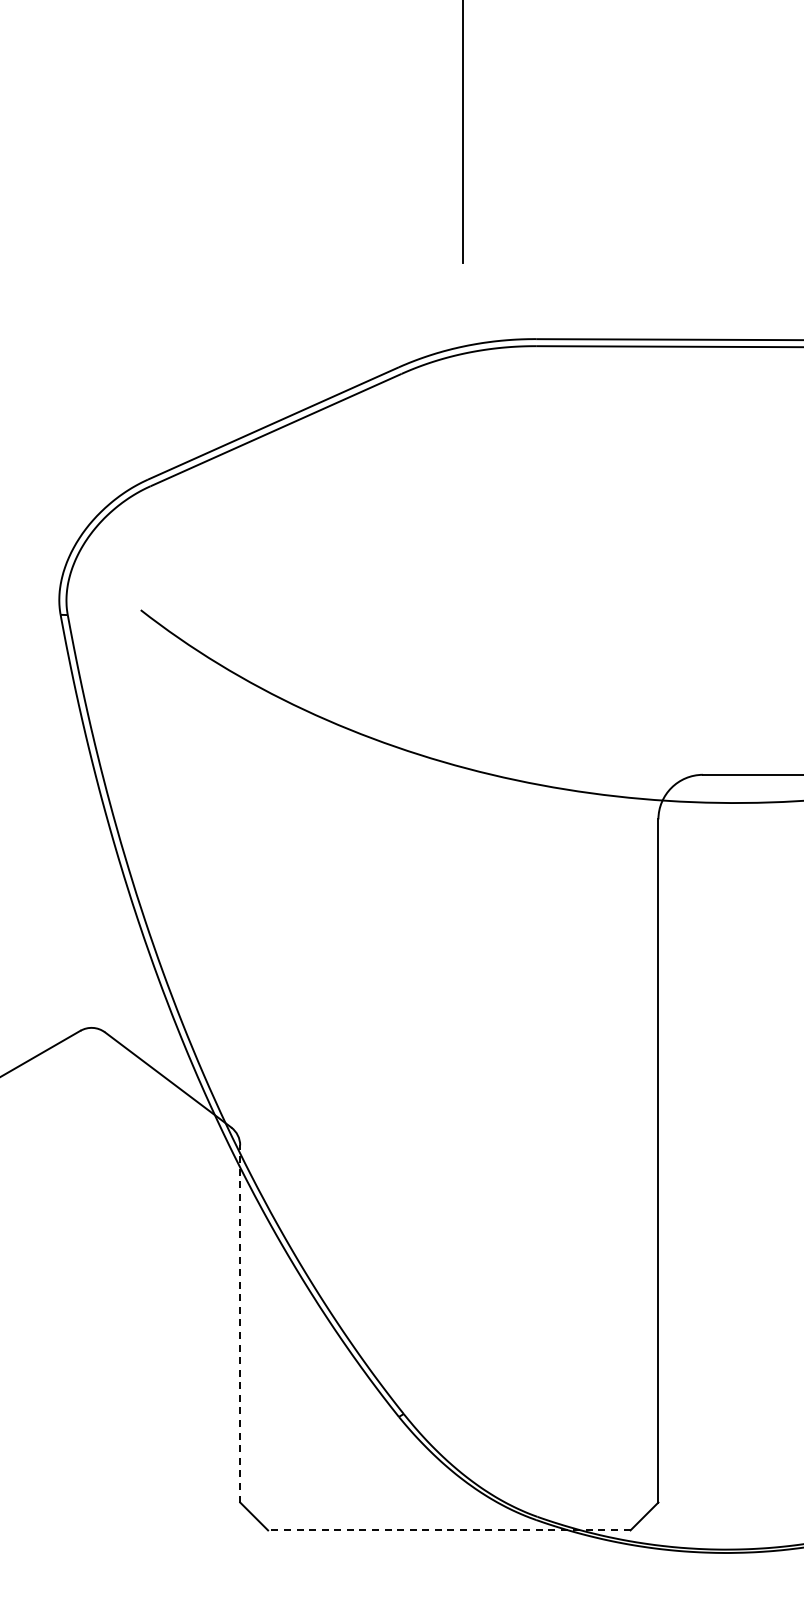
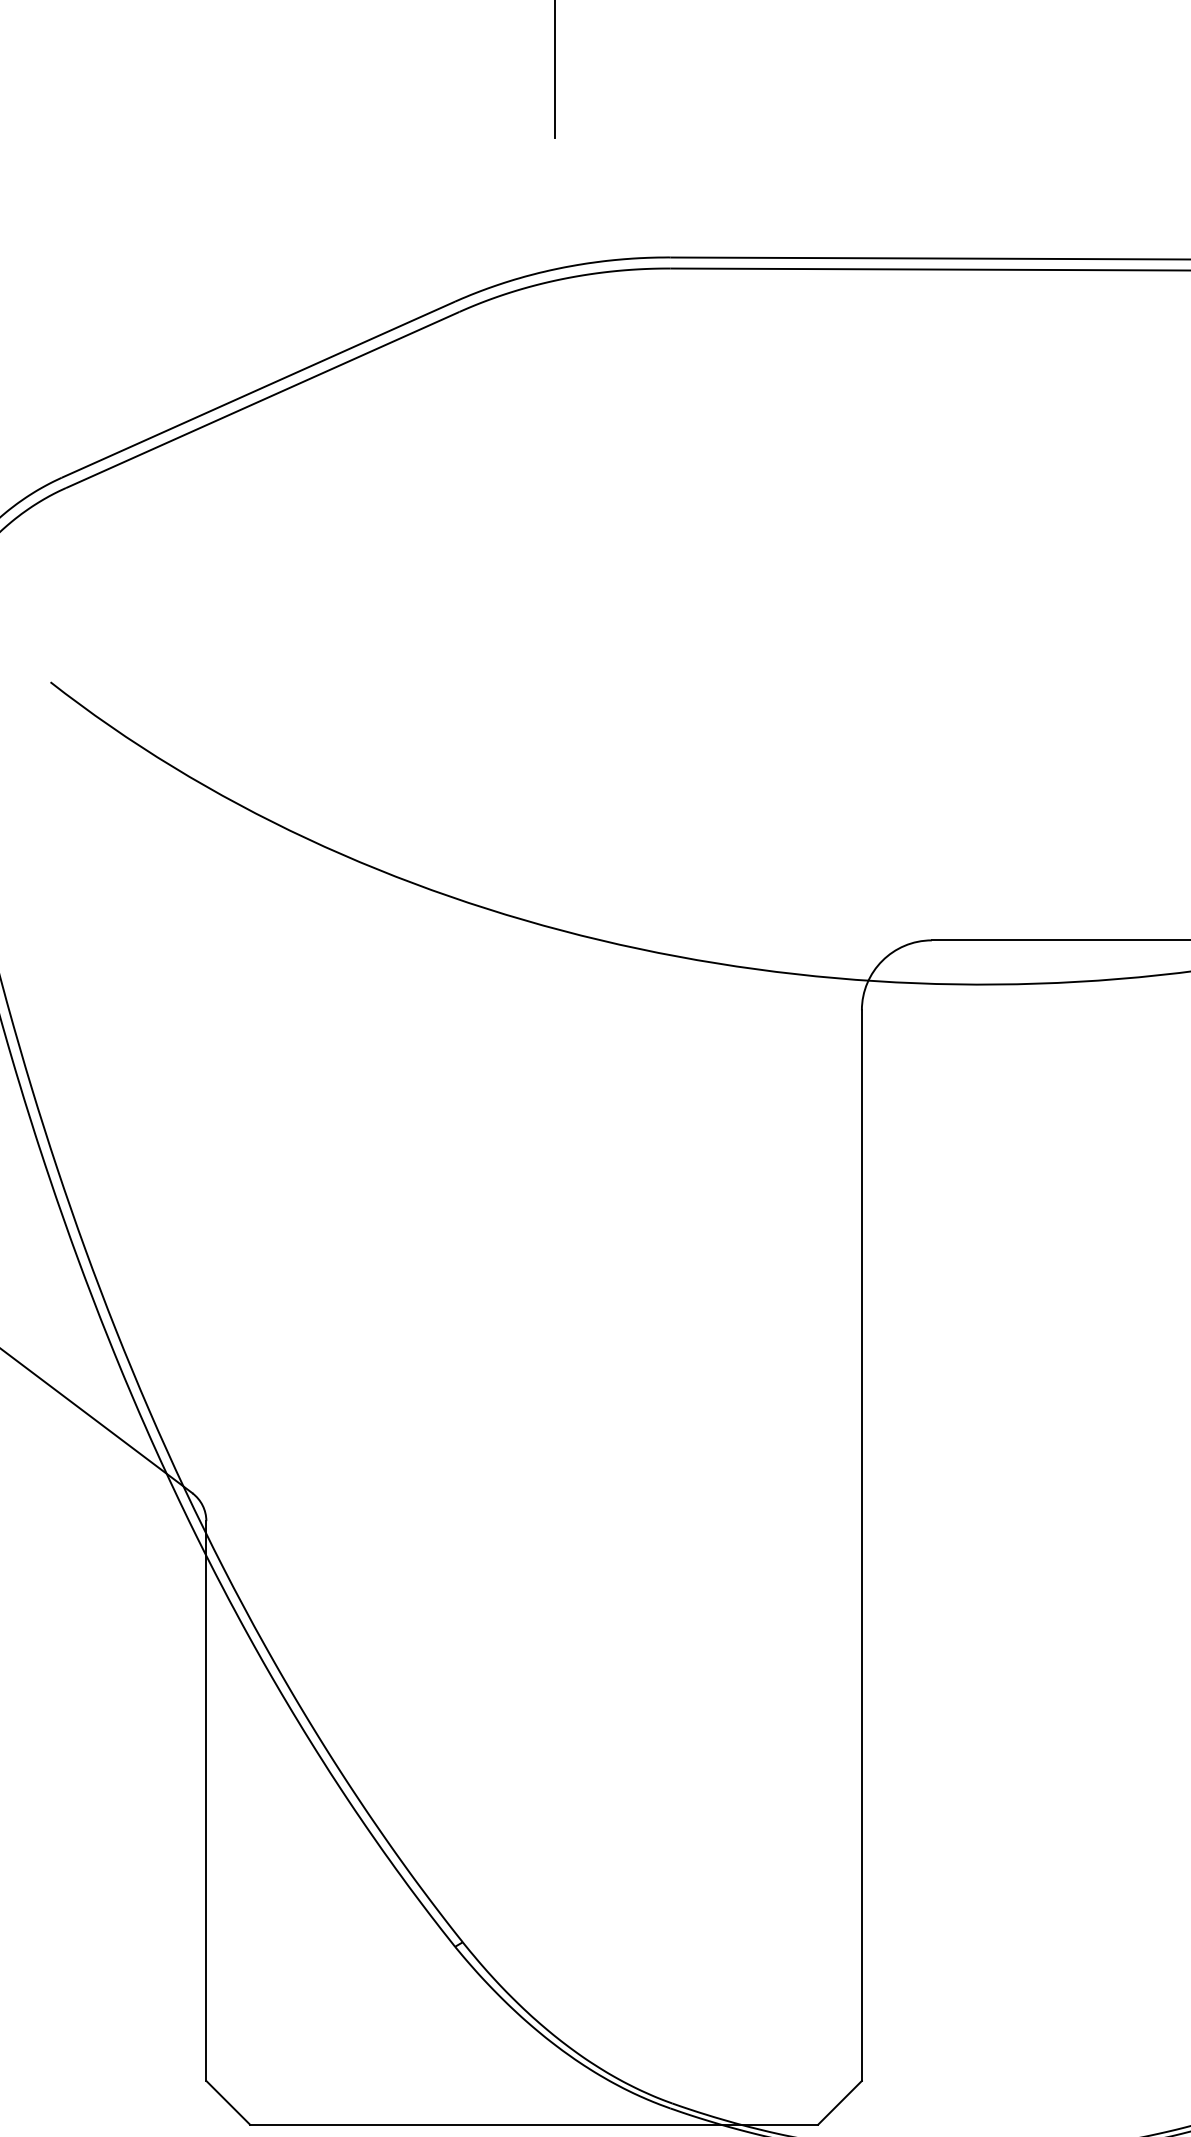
line: (240, 1323) -> (206, 1800), dashed -> solid
line: (448, 1530) -> (532, 2124), dashed -> solid

